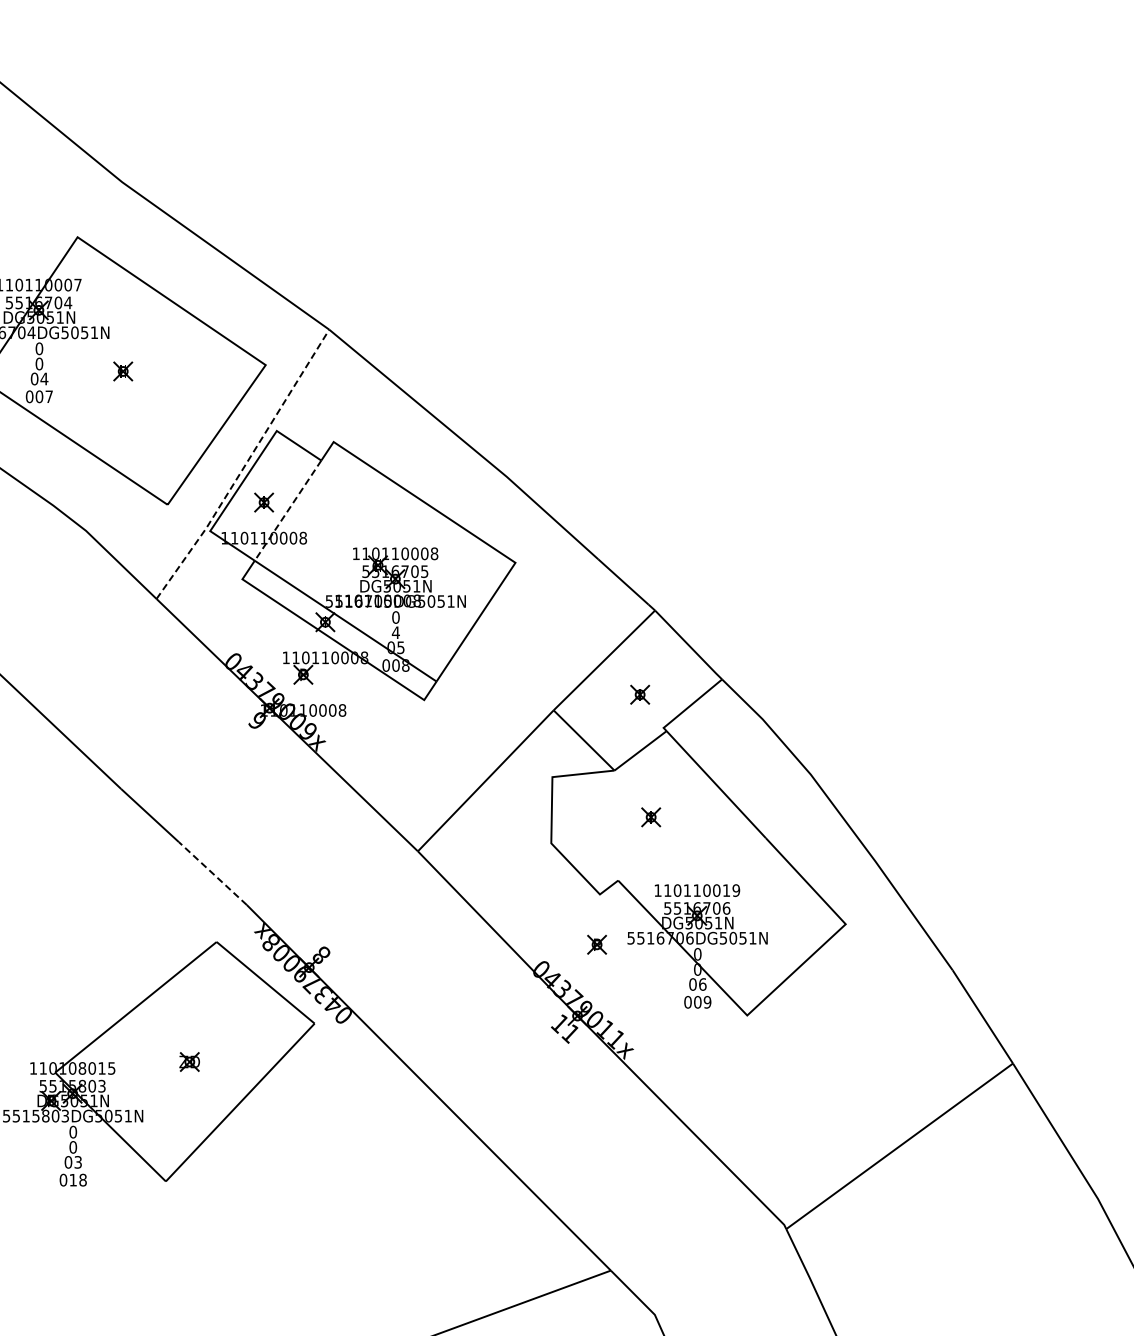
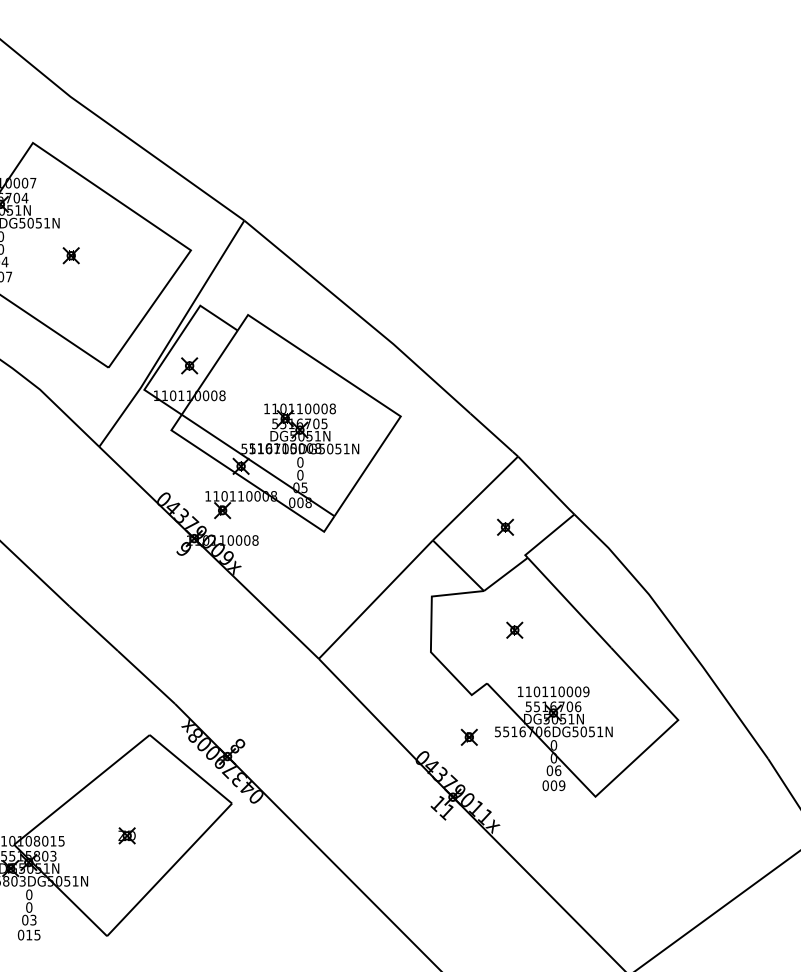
line: (244, 466) -> (173, 335), dashed -> solid
line: (287, 511) -> (209, 373), dashed -> solid
text: (395, 632) -> (300, 475), 4 -> 0
line: (212, 873) -> (146, 677), dashed -> solid
text: (726, 890) -> (578, 691), 110110019 -> 110110009
text: (82, 1179) -> (37, 934), 018 -> 015

